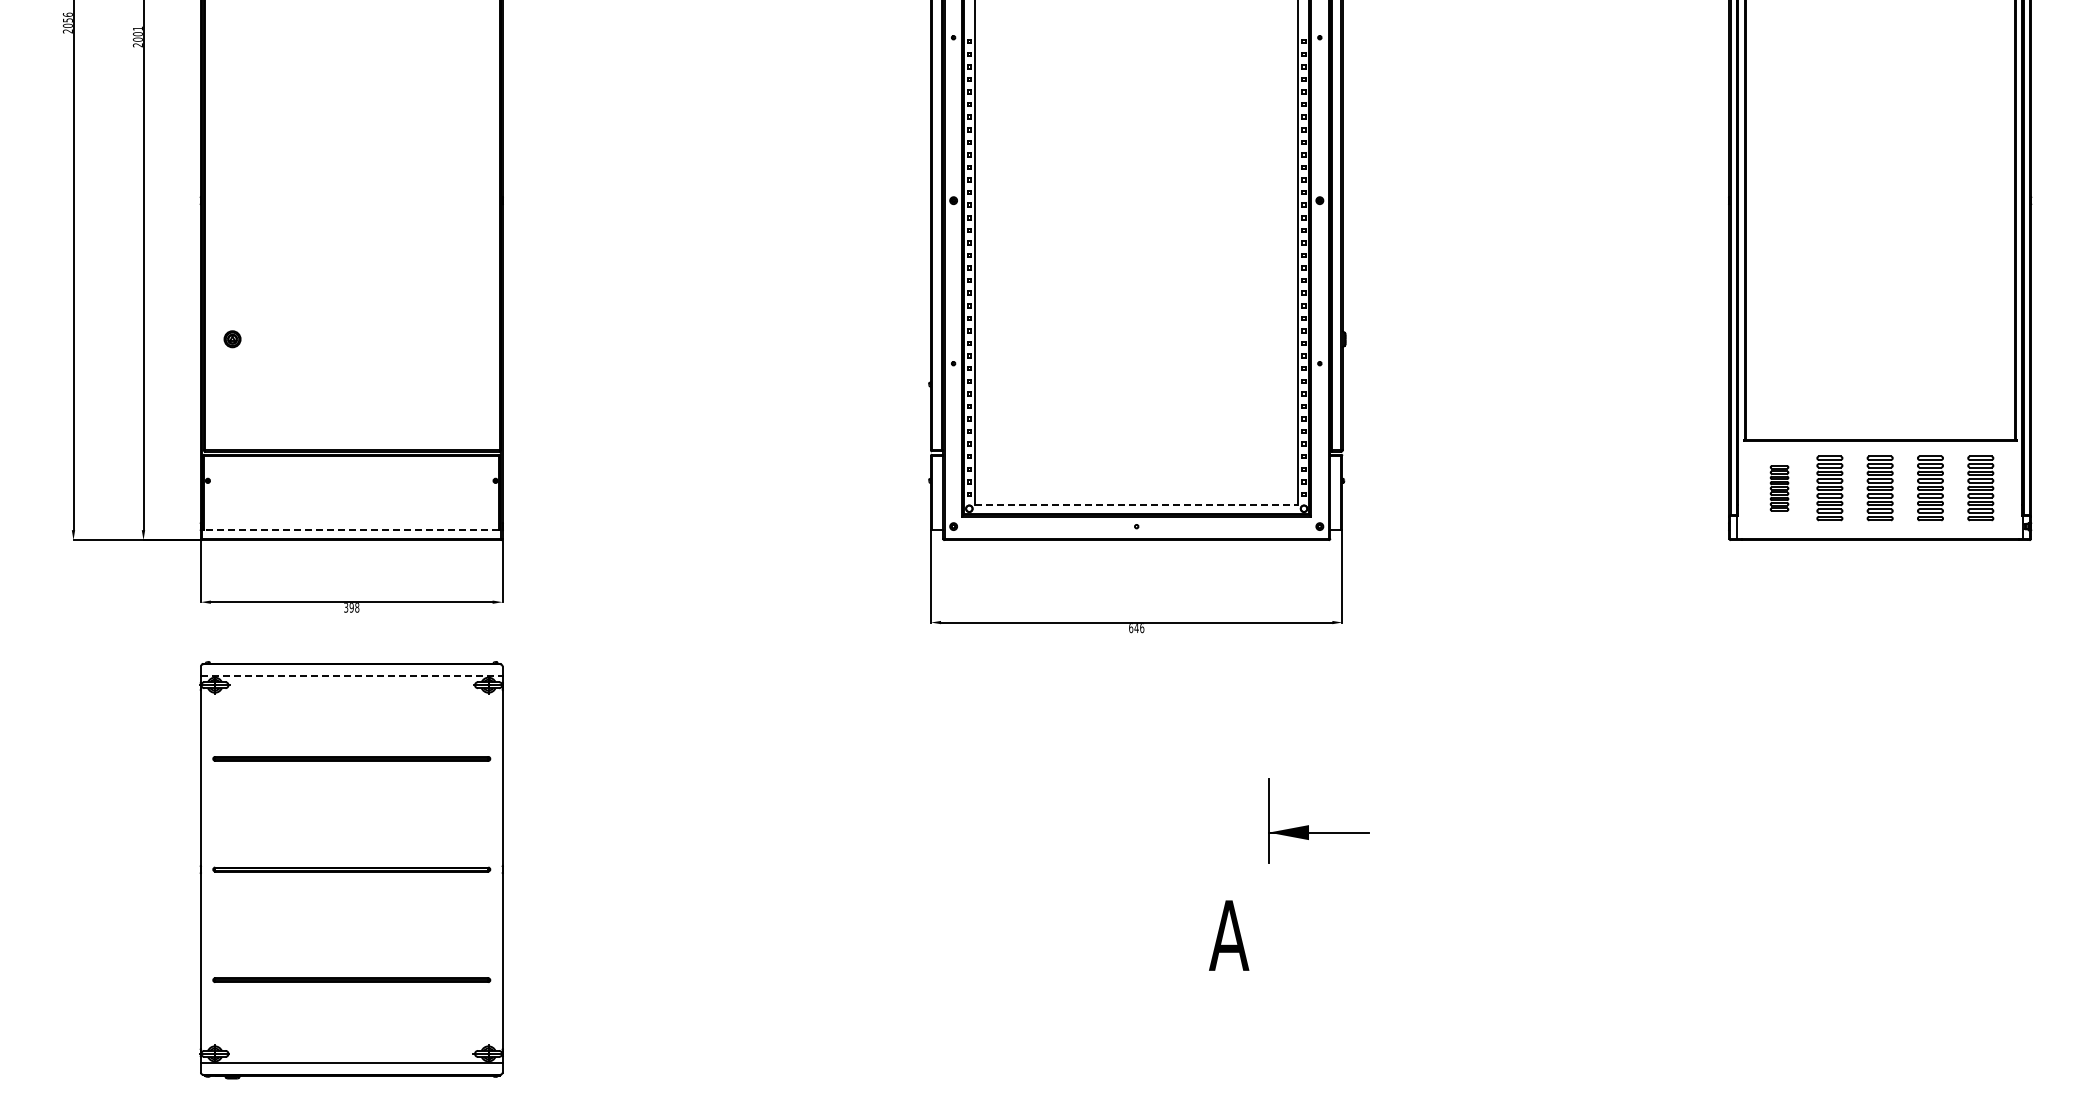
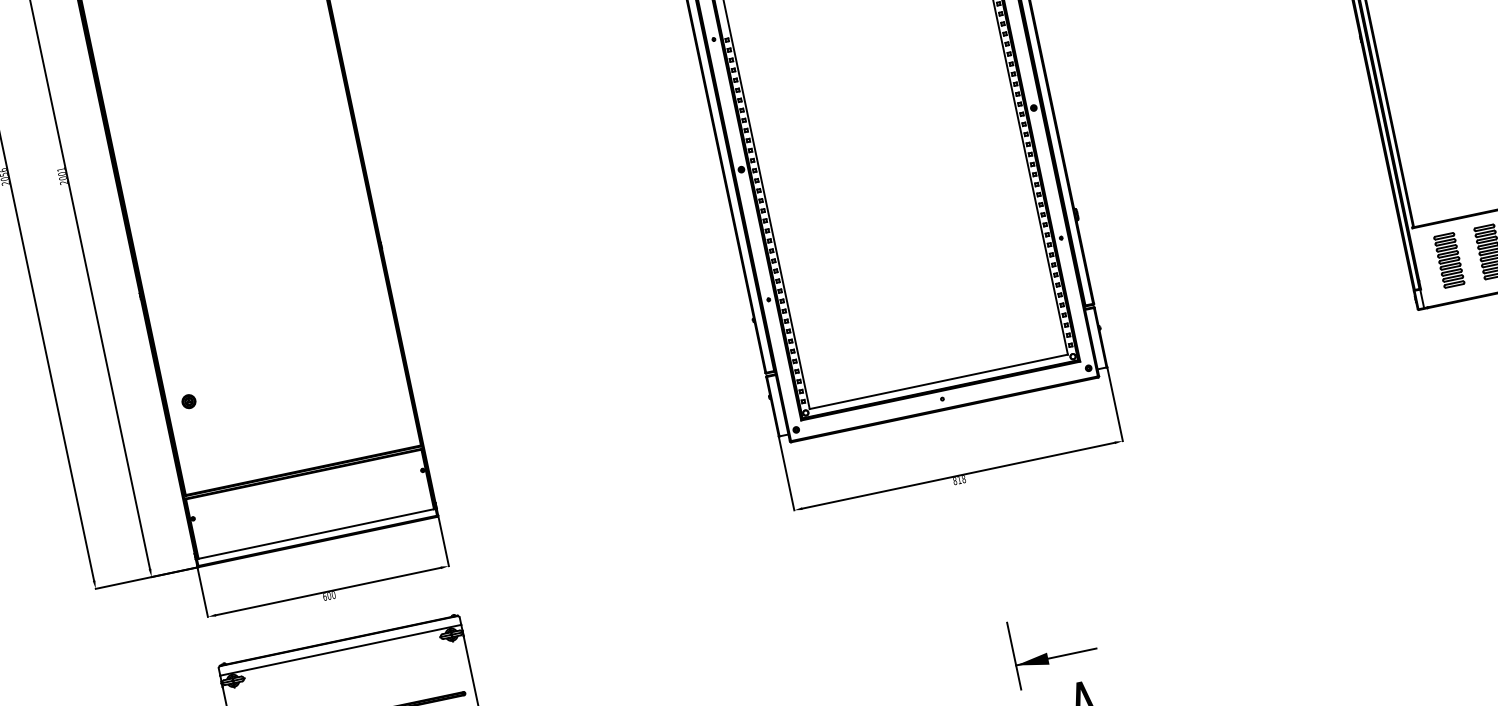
part: (1779, 488) -> (1449, 260), size x1.43
line: (1136, 505) -> (938, 382), dashed -> solid
line: (351, 530) -> (316, 534), dashed -> solid
text: (351, 607) -> (329, 595), 398 -> 600
text: (1136, 628) -> (959, 480), 646 -> 818
line: (351, 675) -> (340, 650), dashed -> solid
part: (1308, 825) -> (1046, 653), moved

